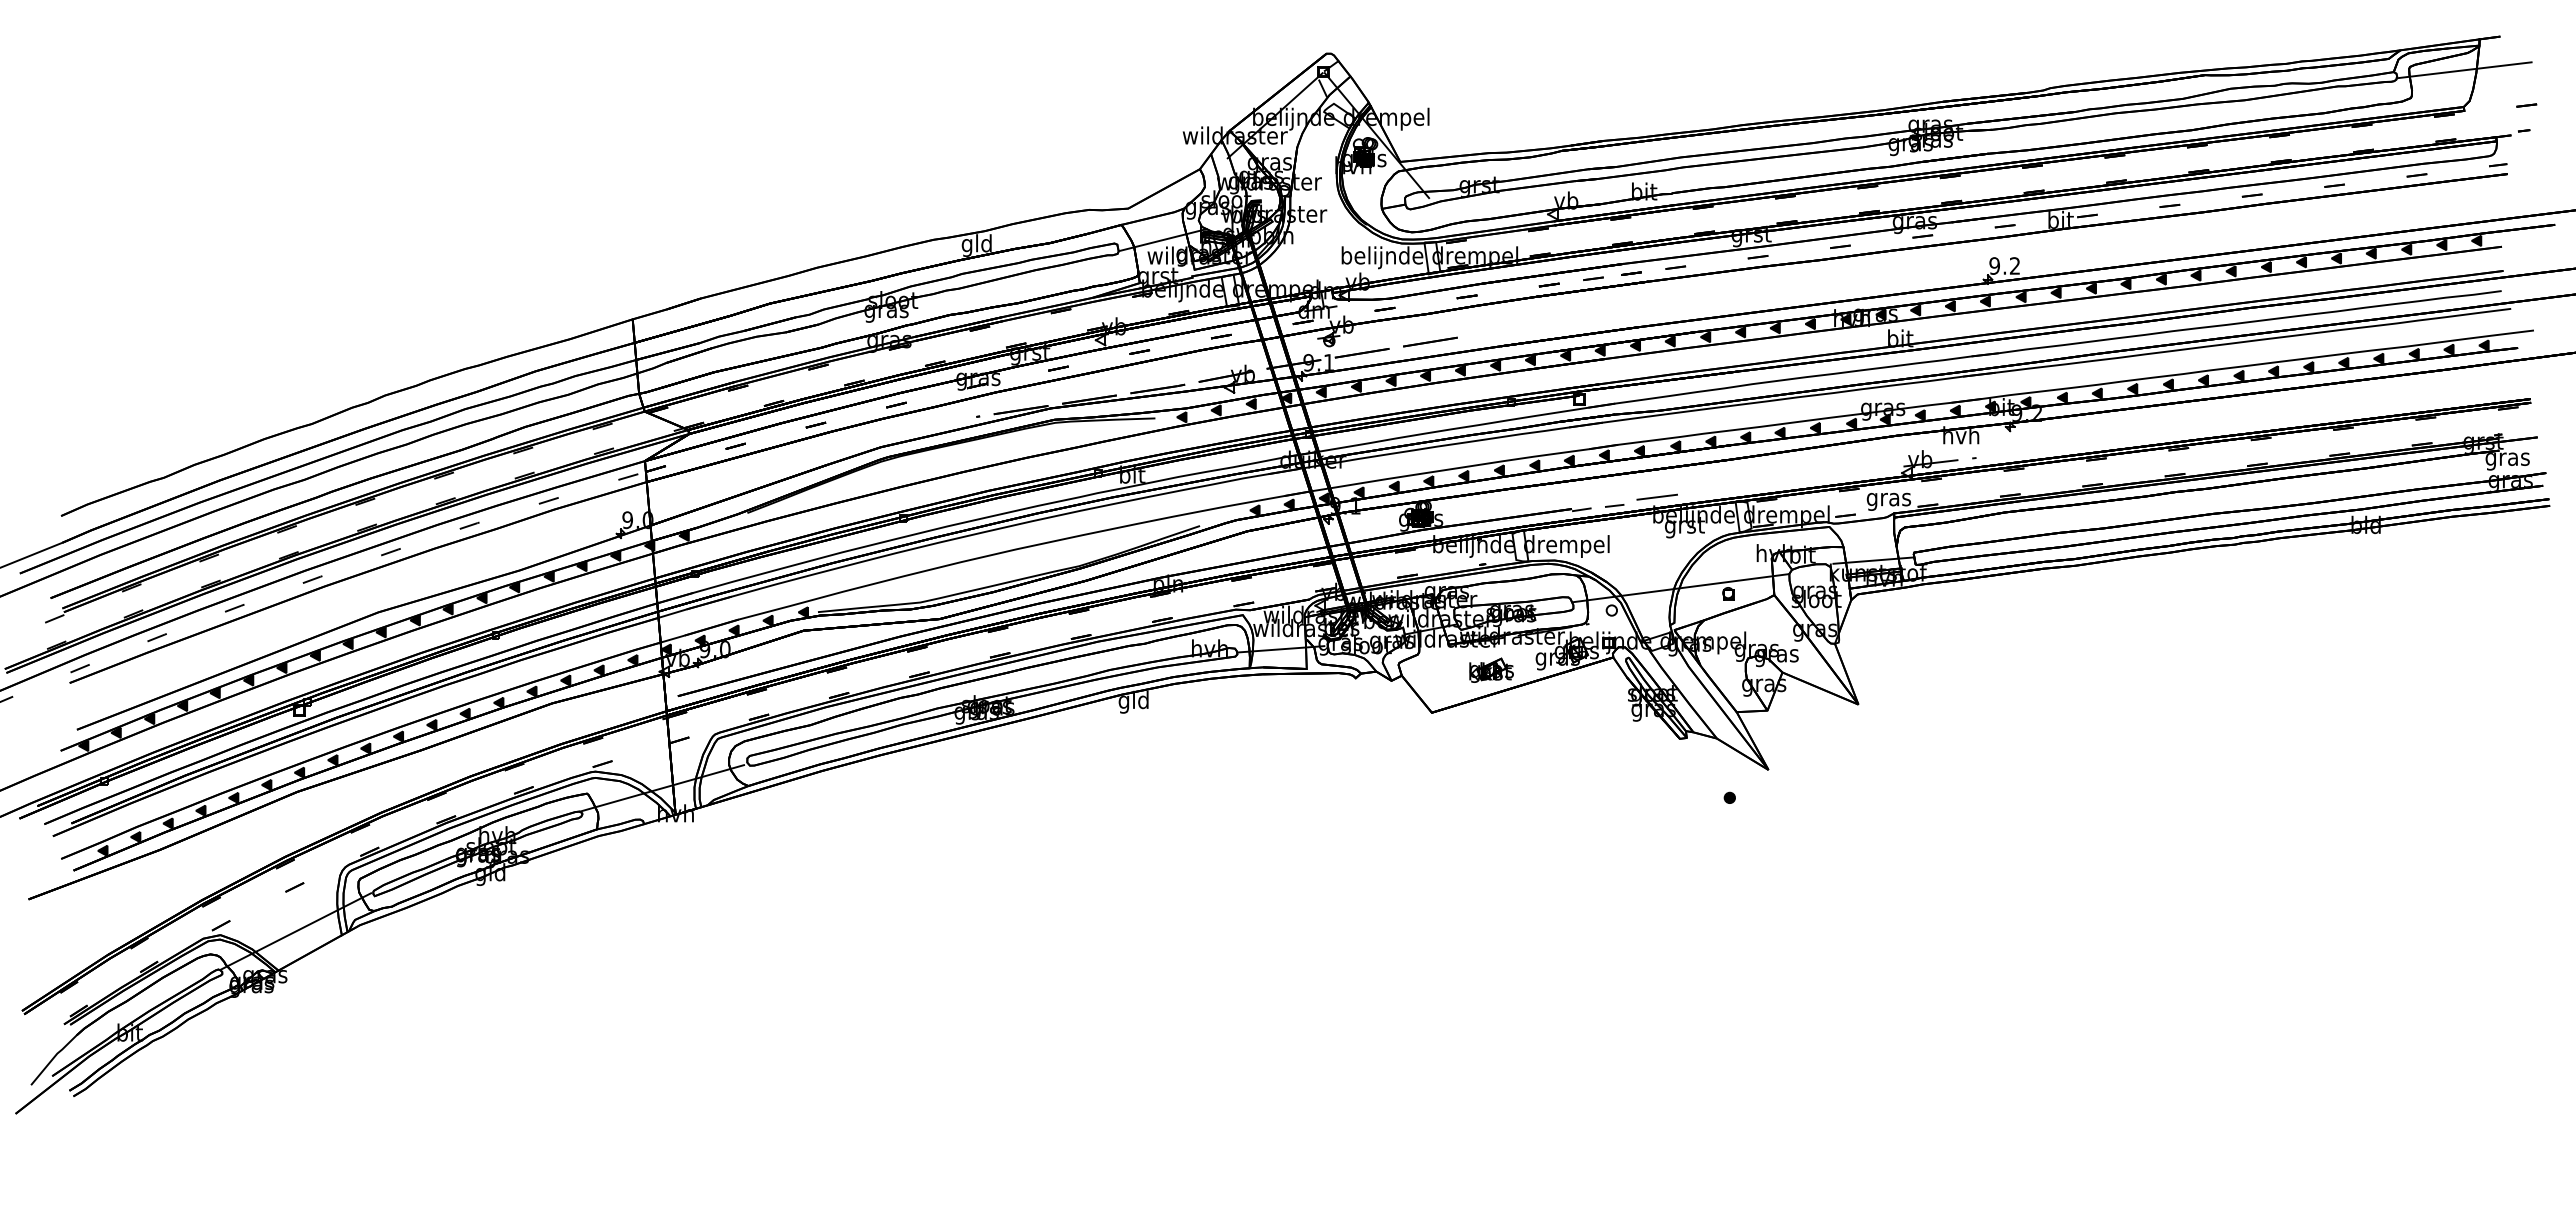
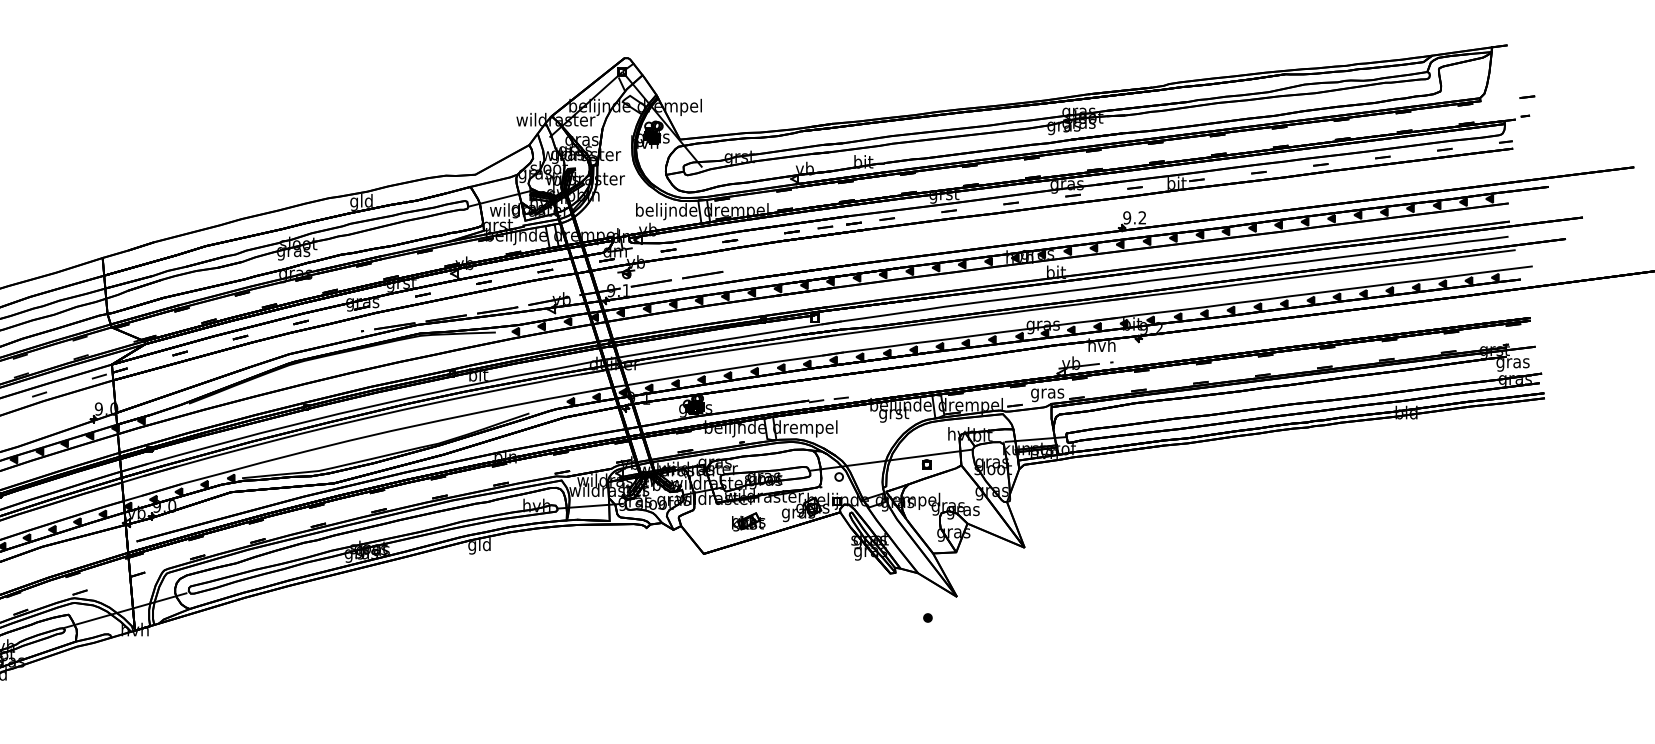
line: (2463, 70) -> (1479, 70), removed
line: (1656, 496) -> (872, 391), removed

